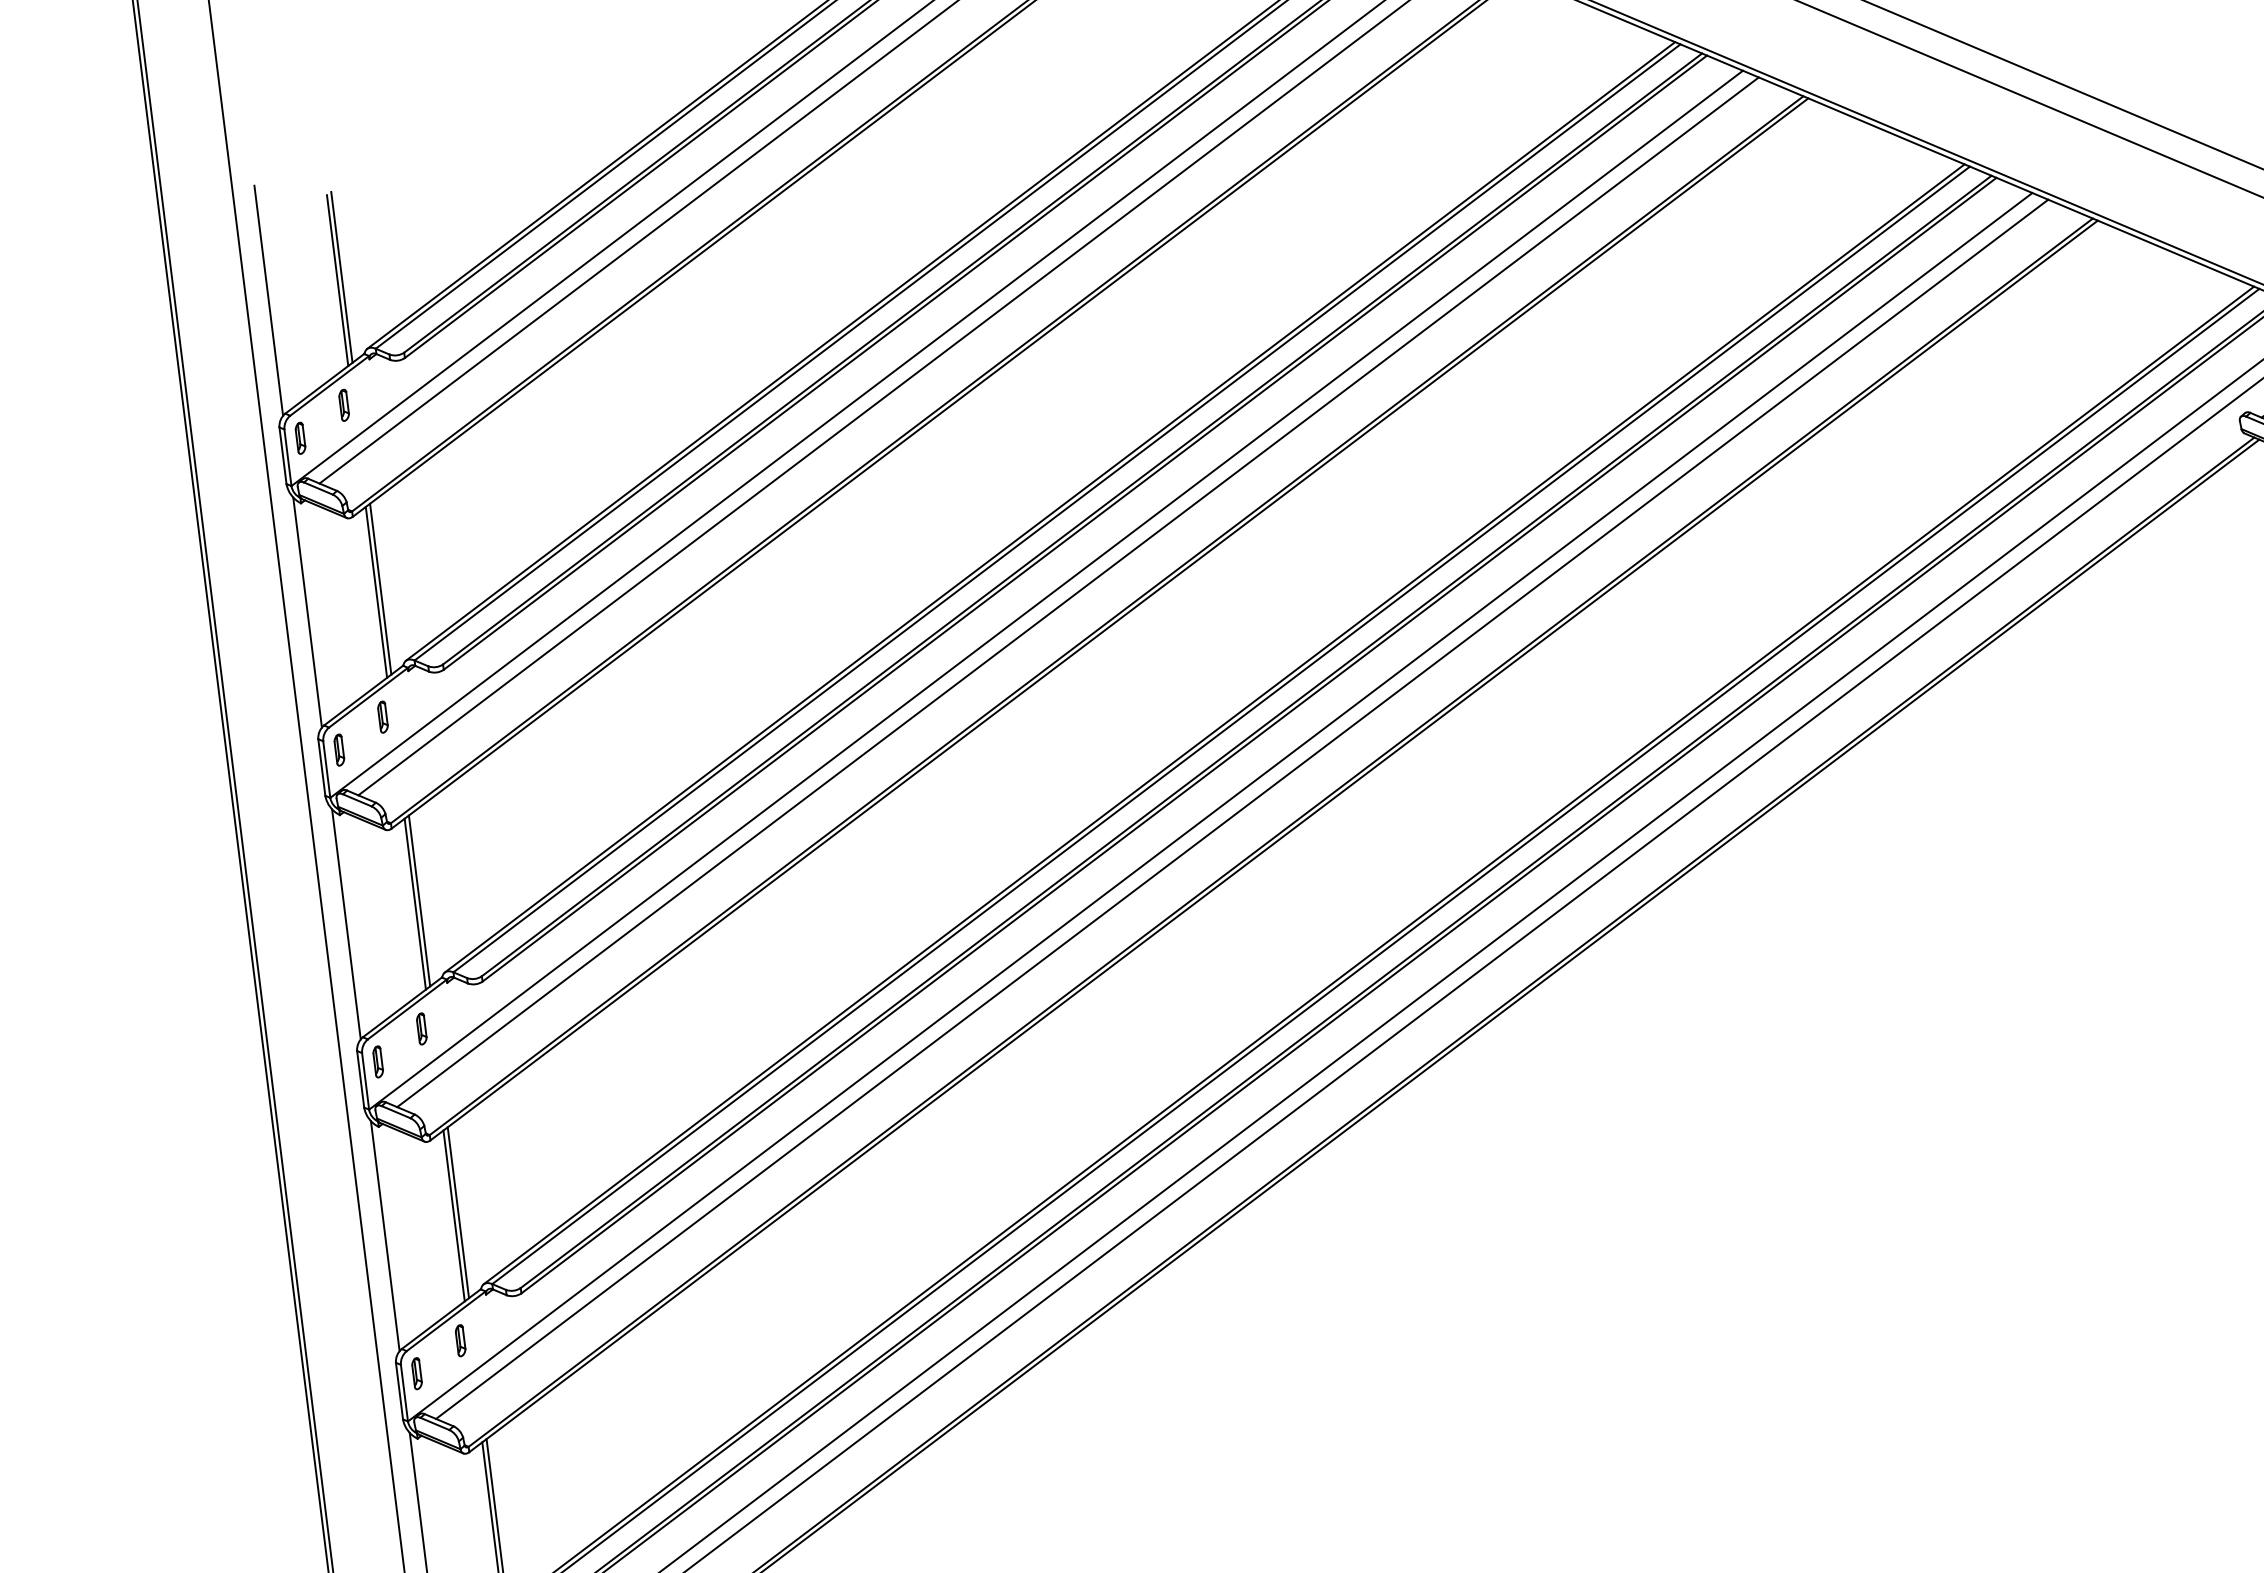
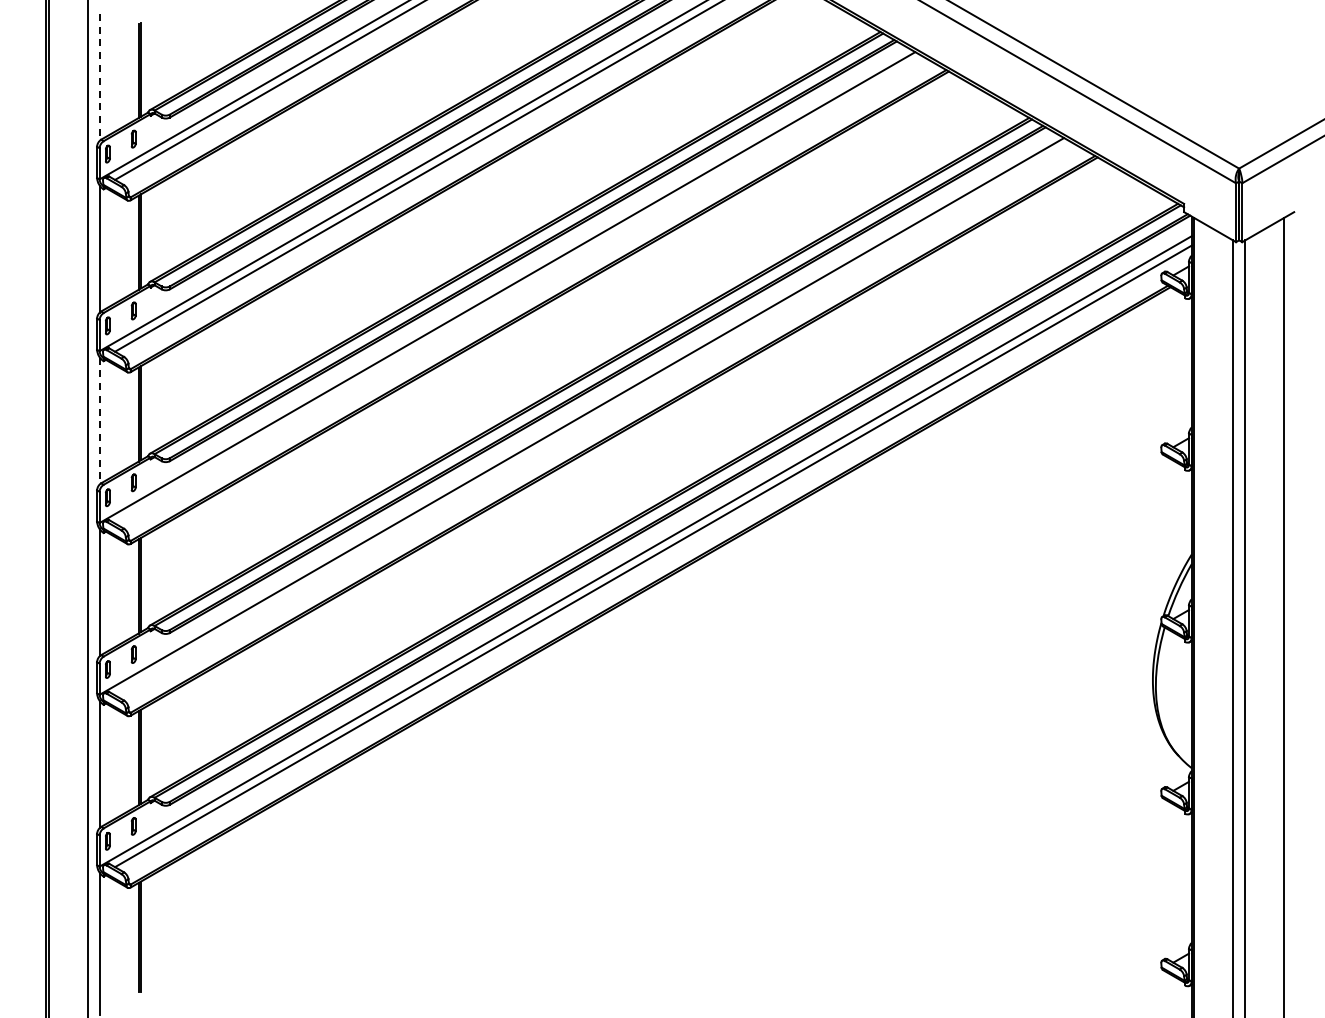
line: (268, 301) -> (99, 77), solid -> dashed
line: (1078, 590) -> (519, 289), removed
line: (1241, 808) -> (593, 418), removed
line: (345, 925) -> (99, 421), solid -> dashed

